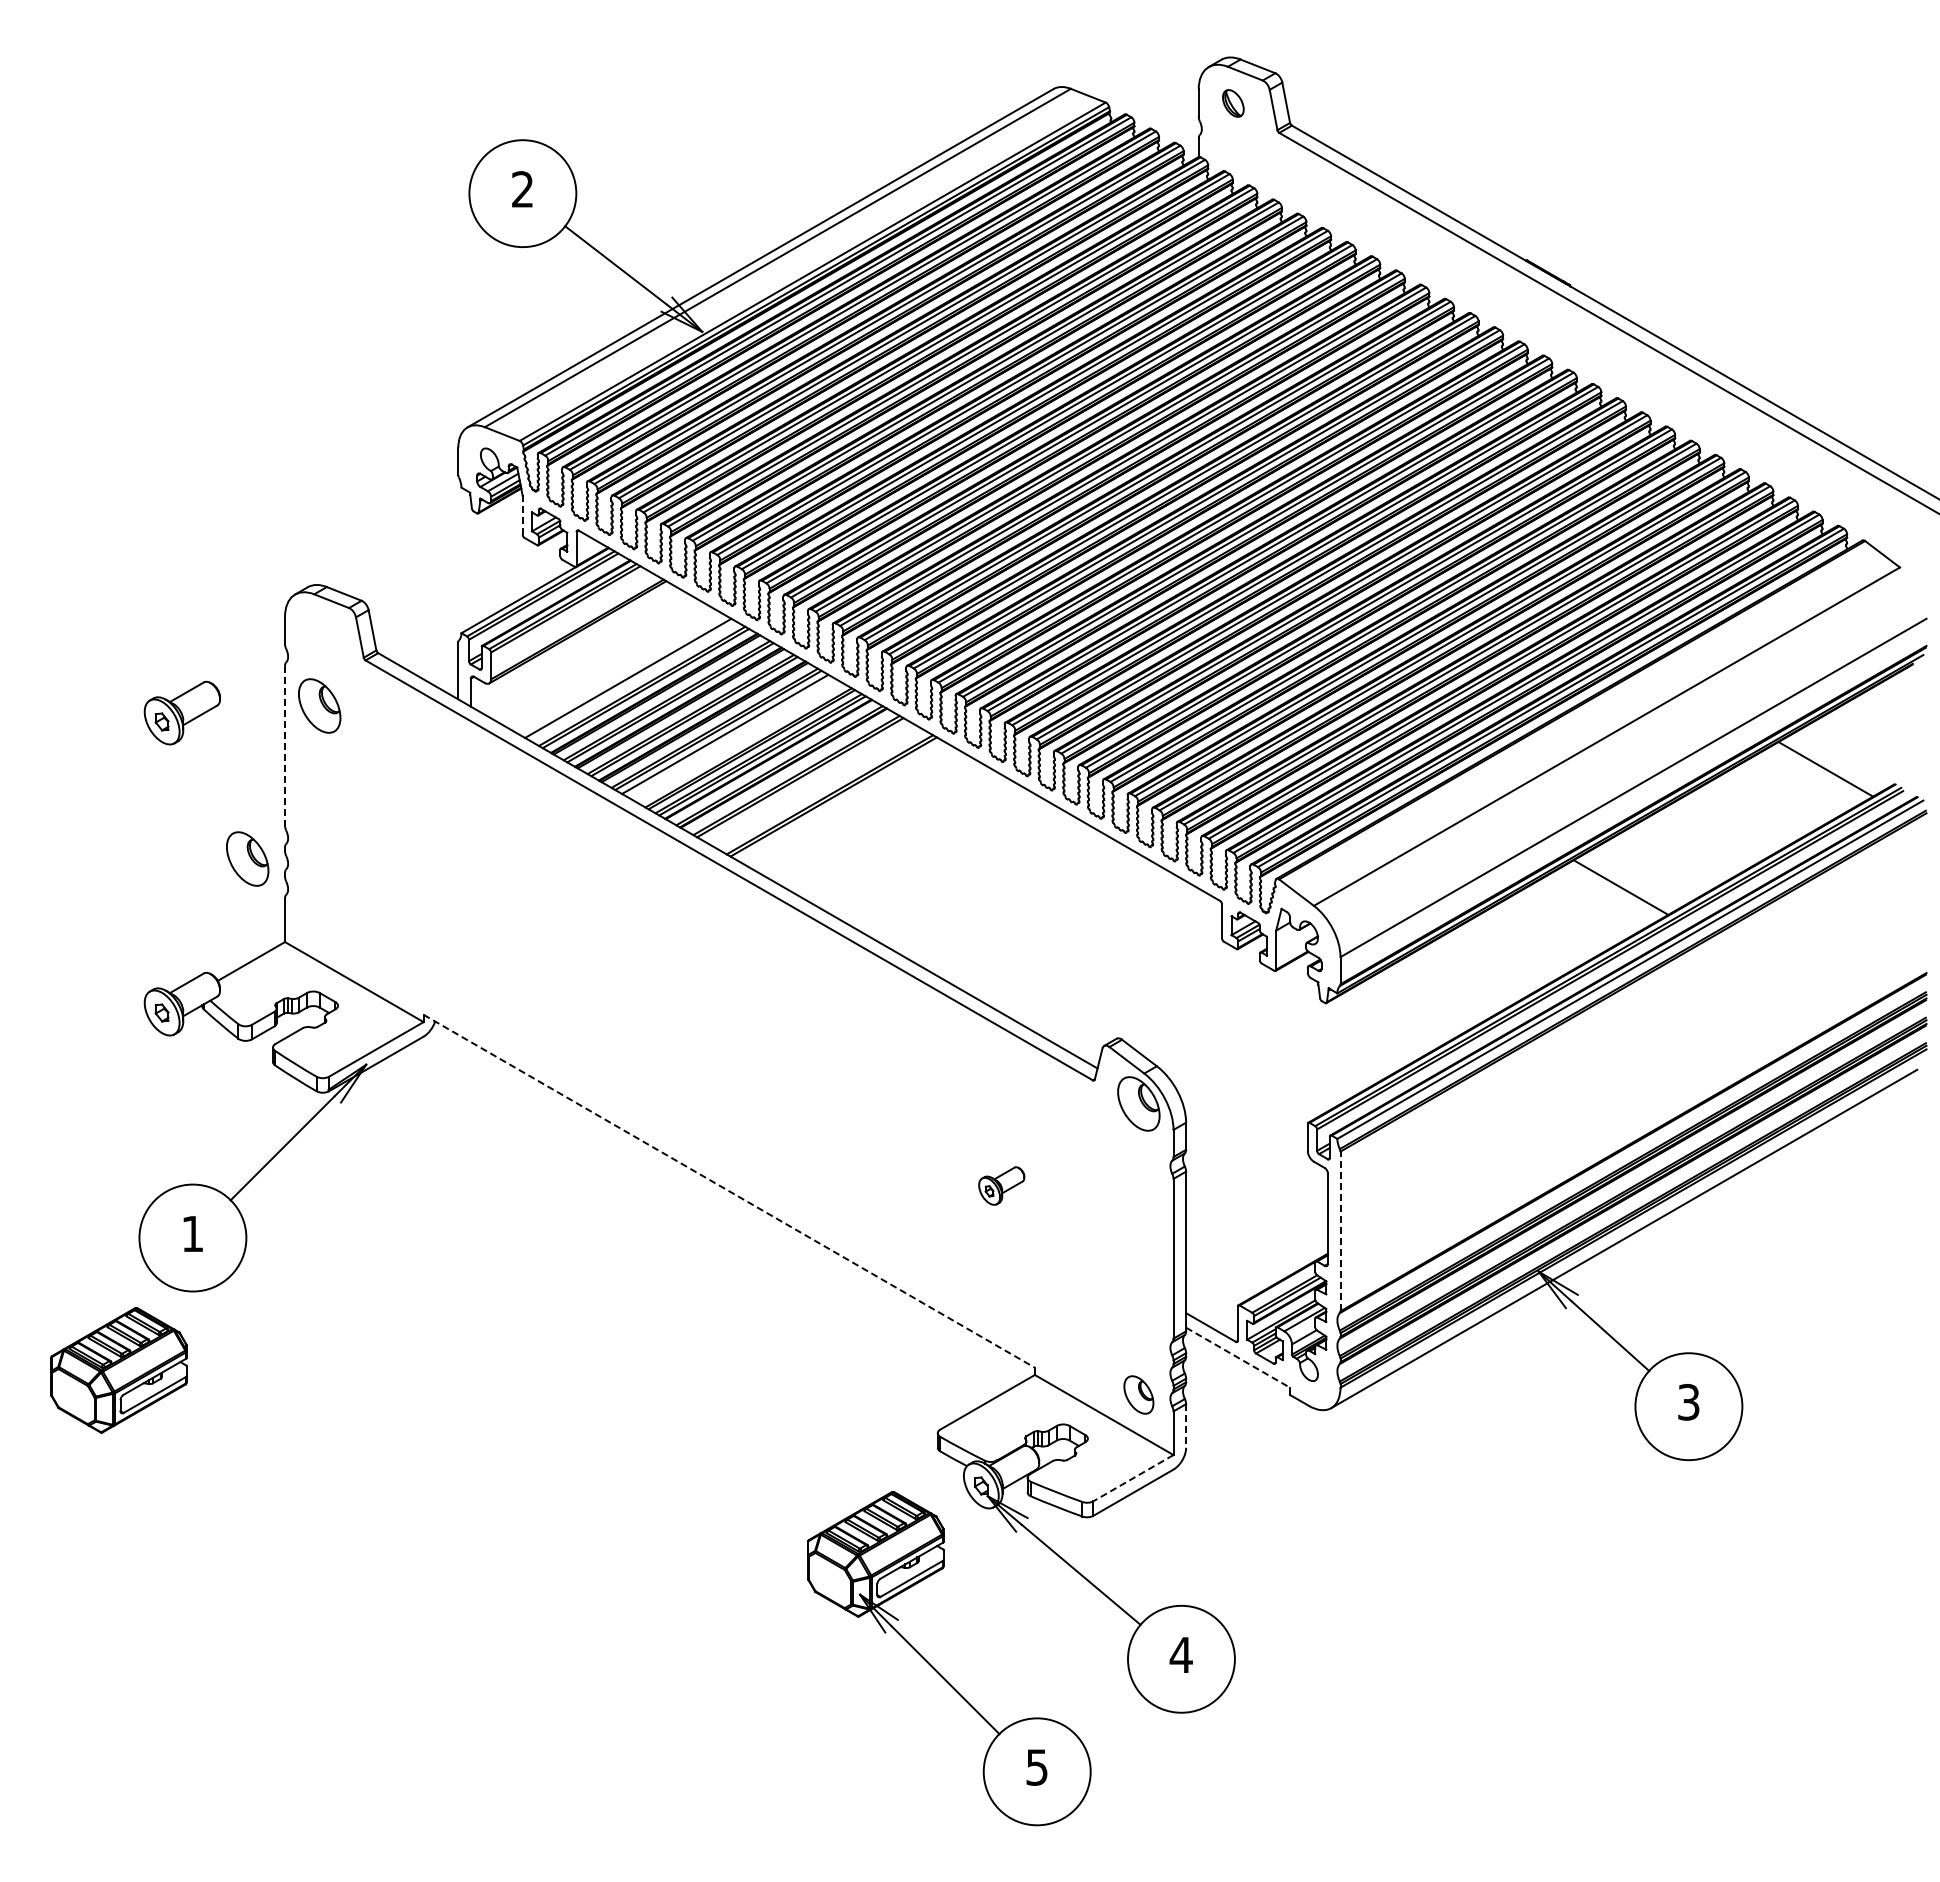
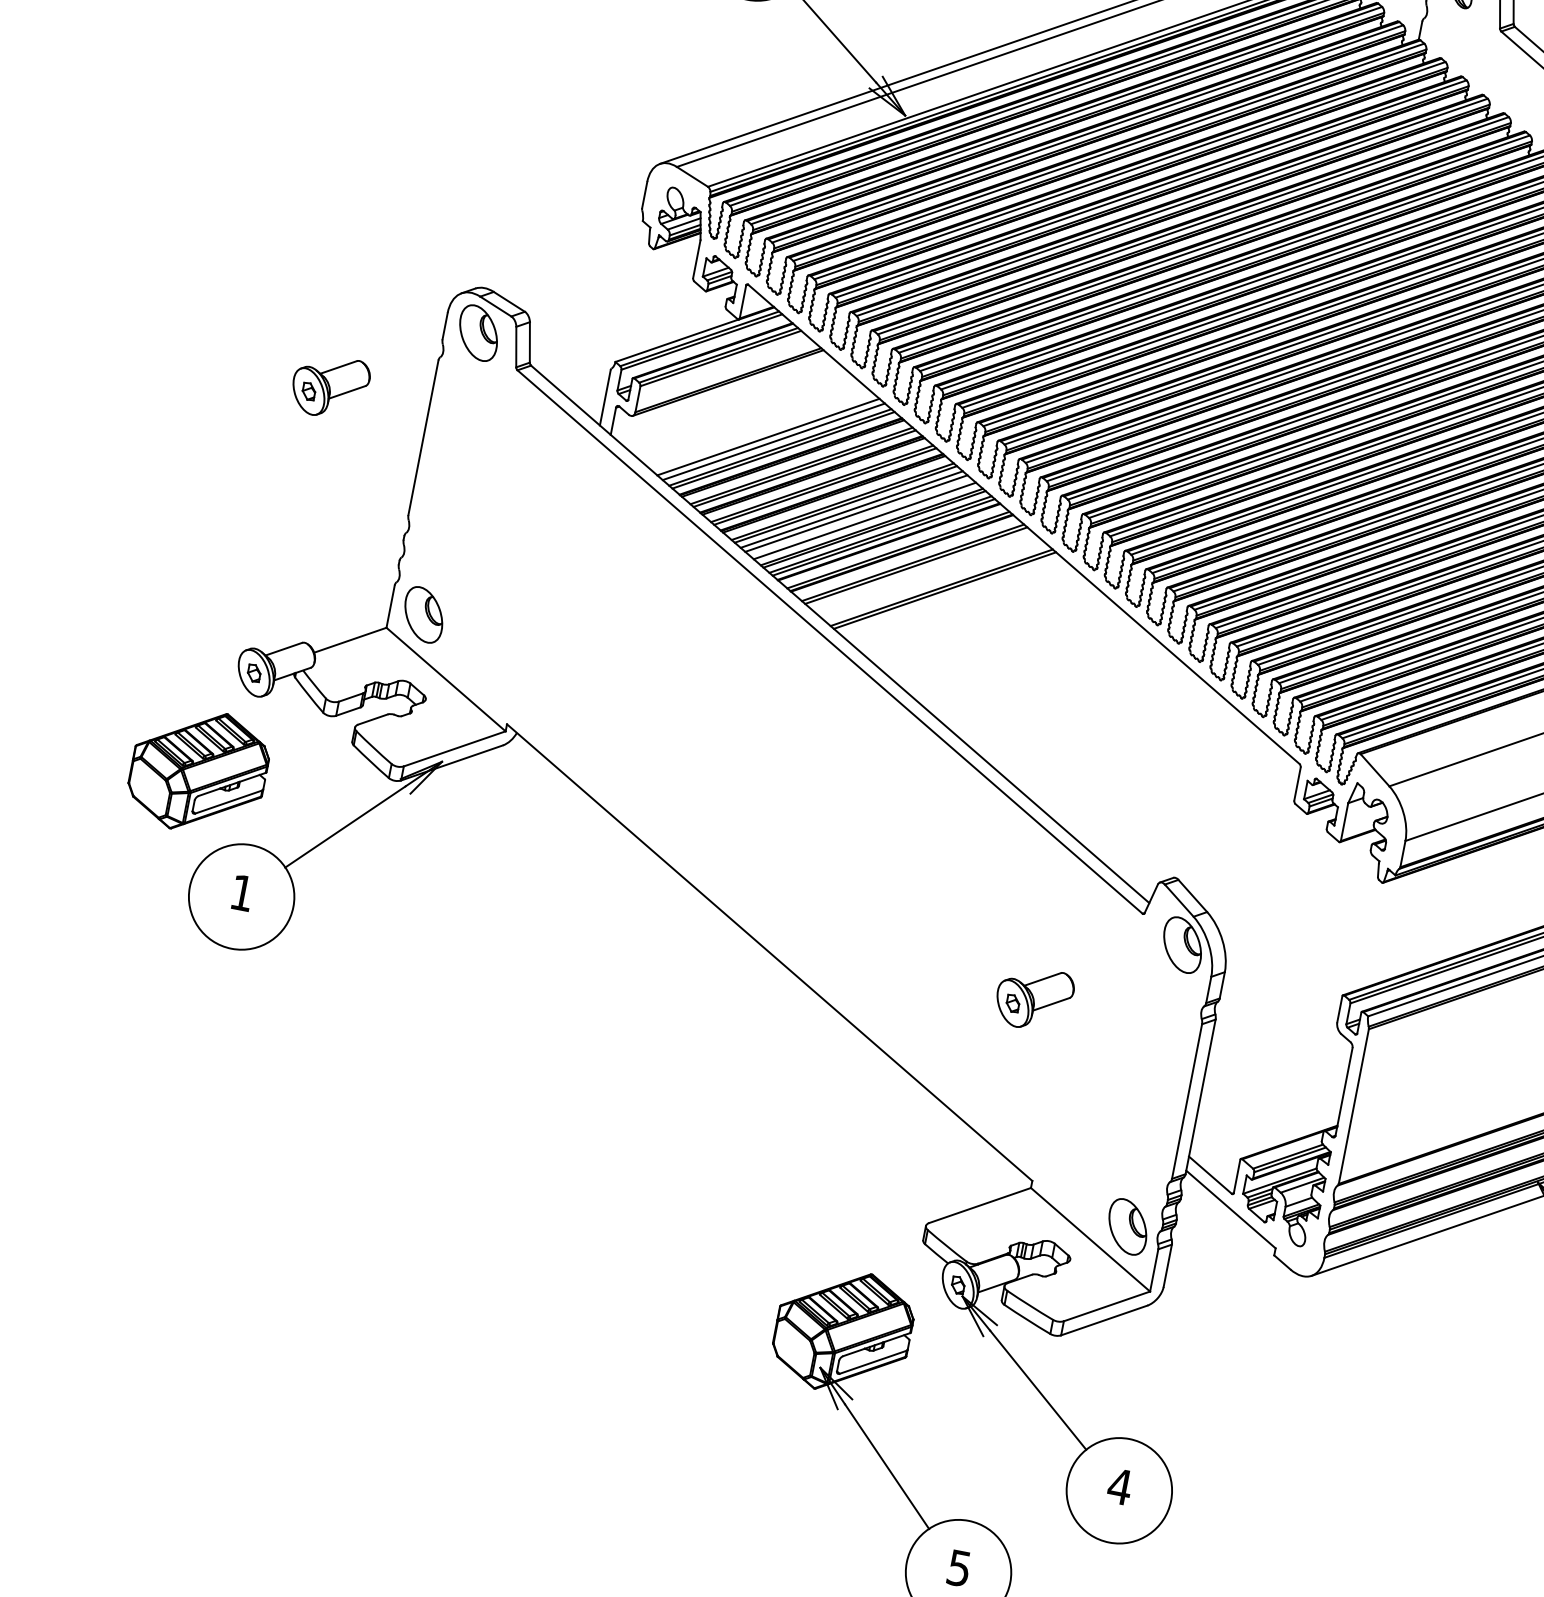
line: (522, 515) -> (696, 259), dashed -> solid
line: (634, 681) -> (773, 441), added
part: (319, 705) -> (478, 332), moved
line: (730, 737) -> (856, 513), added
line: (740, 742) -> (864, 520), added
line: (285, 745) -> (423, 437), dashed -> solid
part: (247, 858) -> (423, 614), moved
part: (1001, 1185) -> (1034, 998), size x1.67
line: (729, 1191) -> (769, 952), dashed -> solid
line: (1340, 1231) -> (1353, 1106), dashed -> solid
line: (1238, 1357) -> (1231, 1209), dashed -> solid
part: (118, 1370) -> (198, 771), moved
part: (1138, 1394) -> (1127, 1226), size x1.43
line: (1186, 1425) -> (1168, 1265), dashed -> solid
line: (1133, 1478) -> (1106, 1306), dashed -> solid

